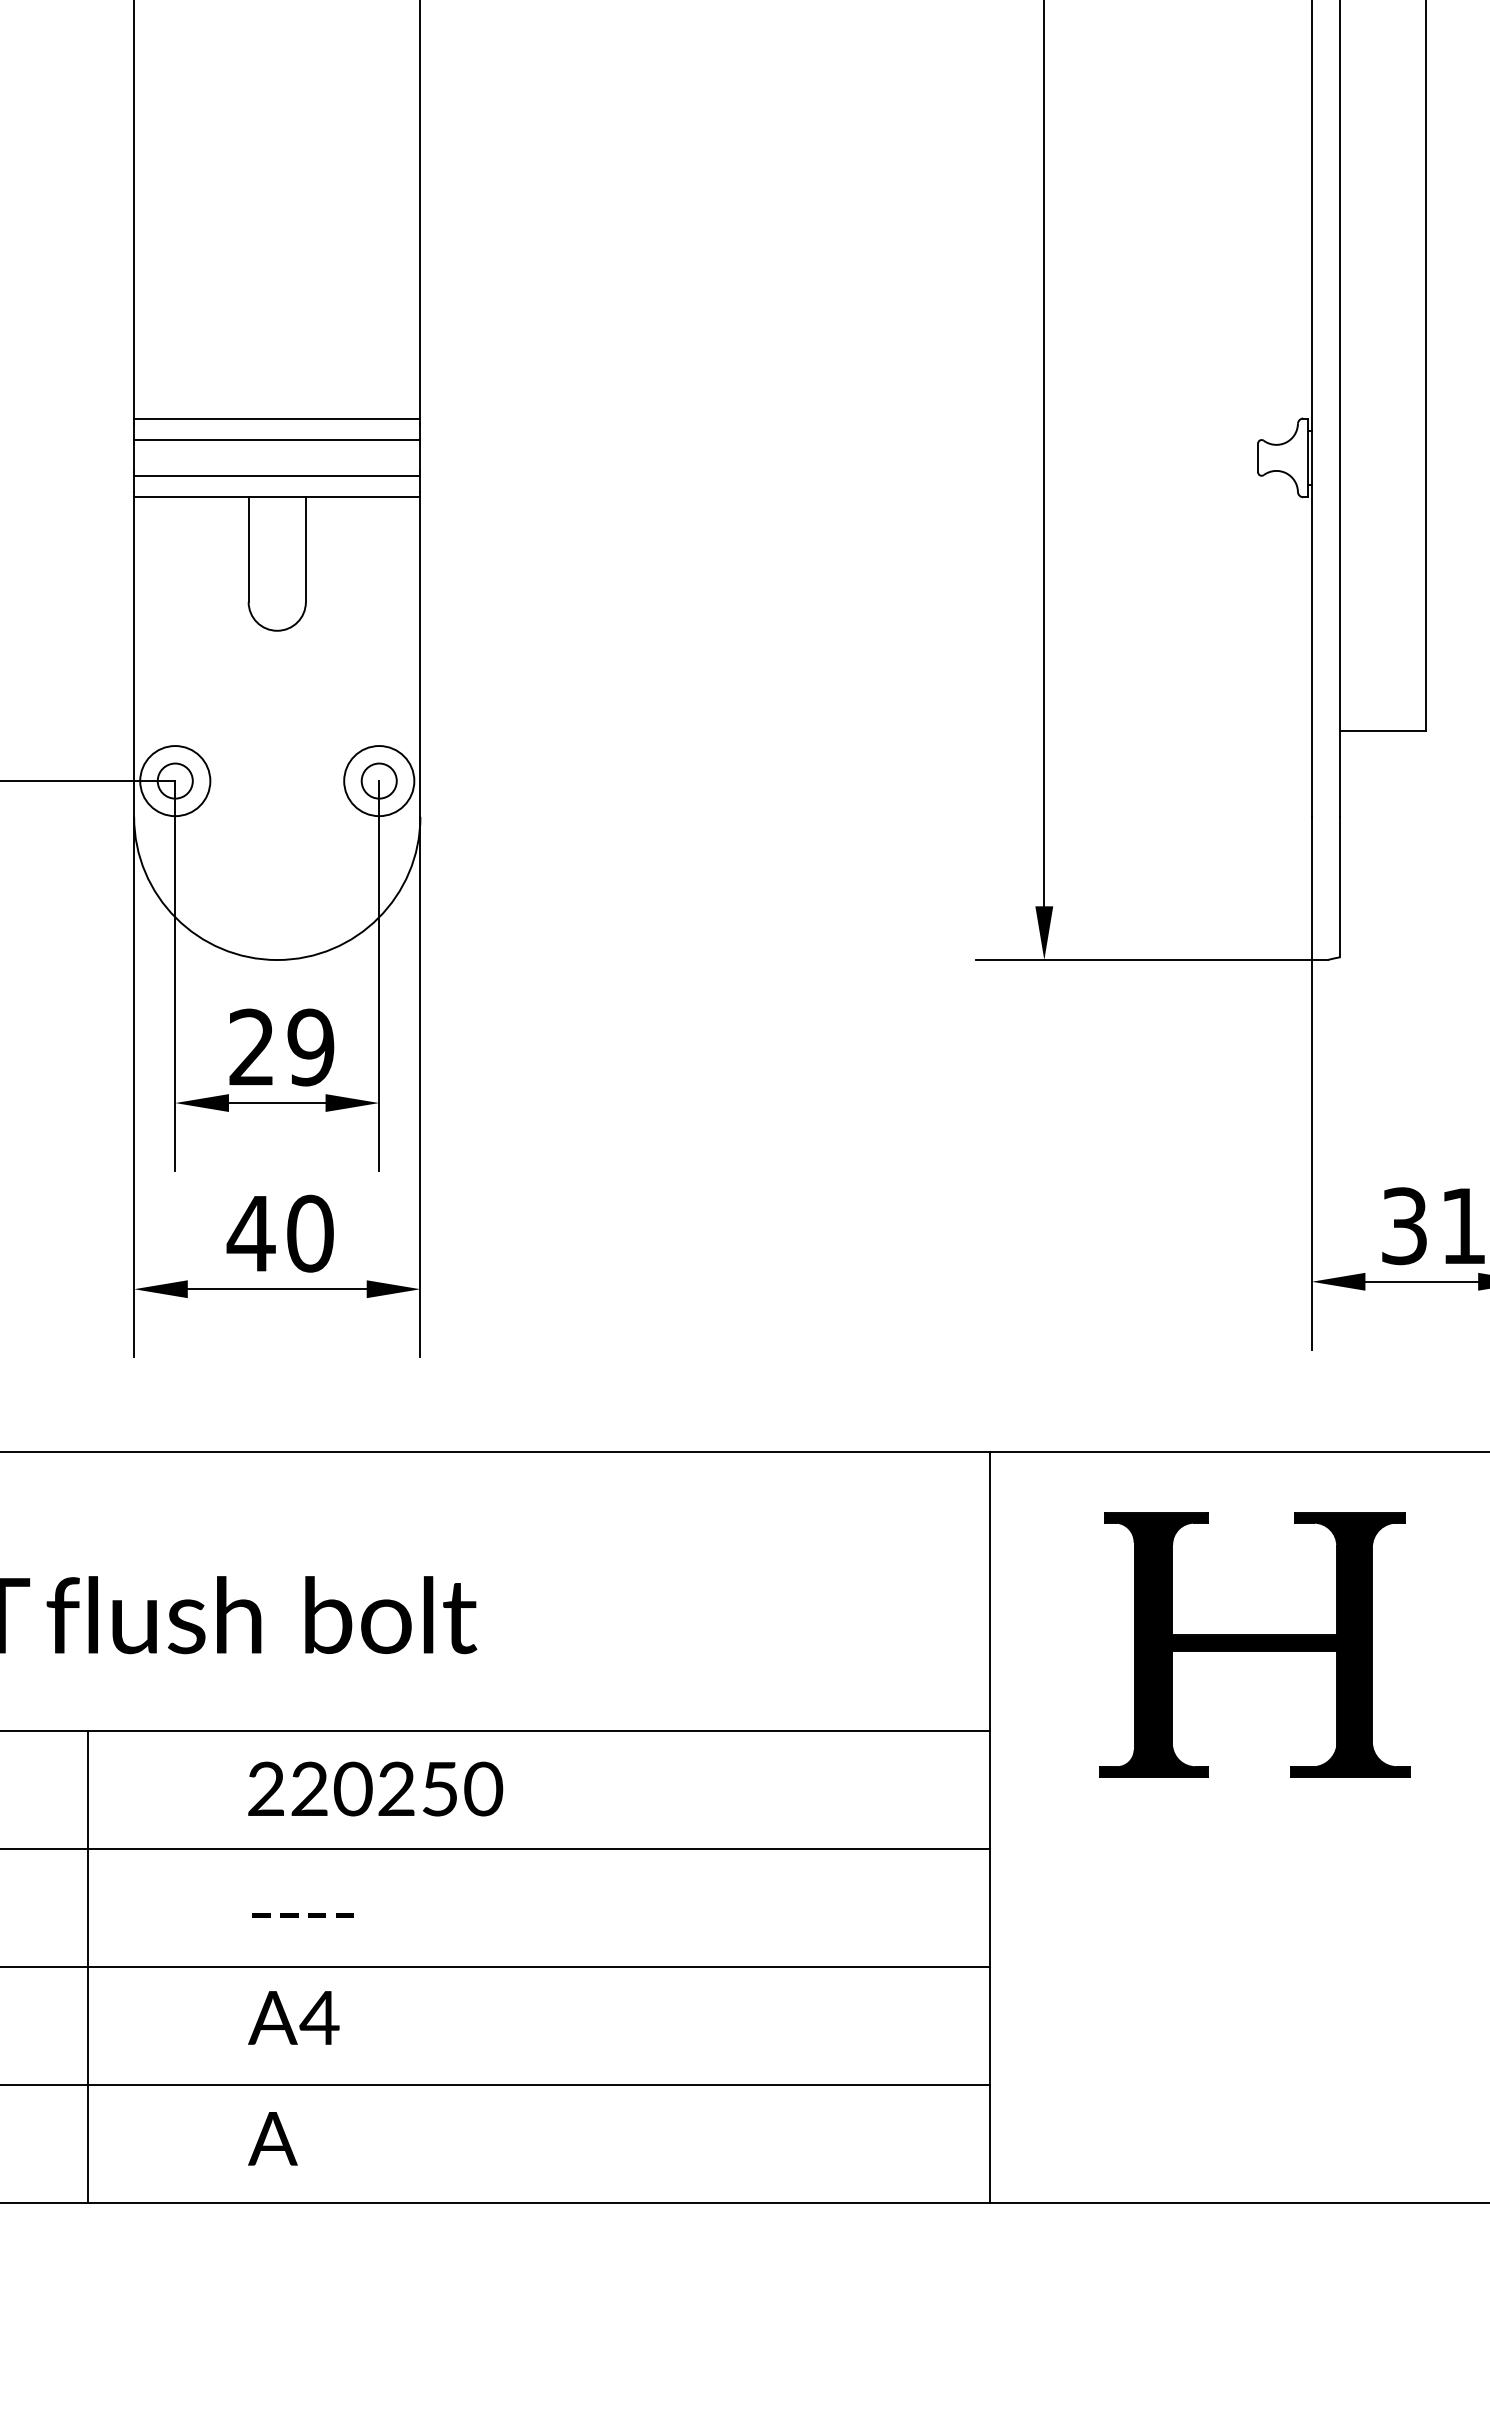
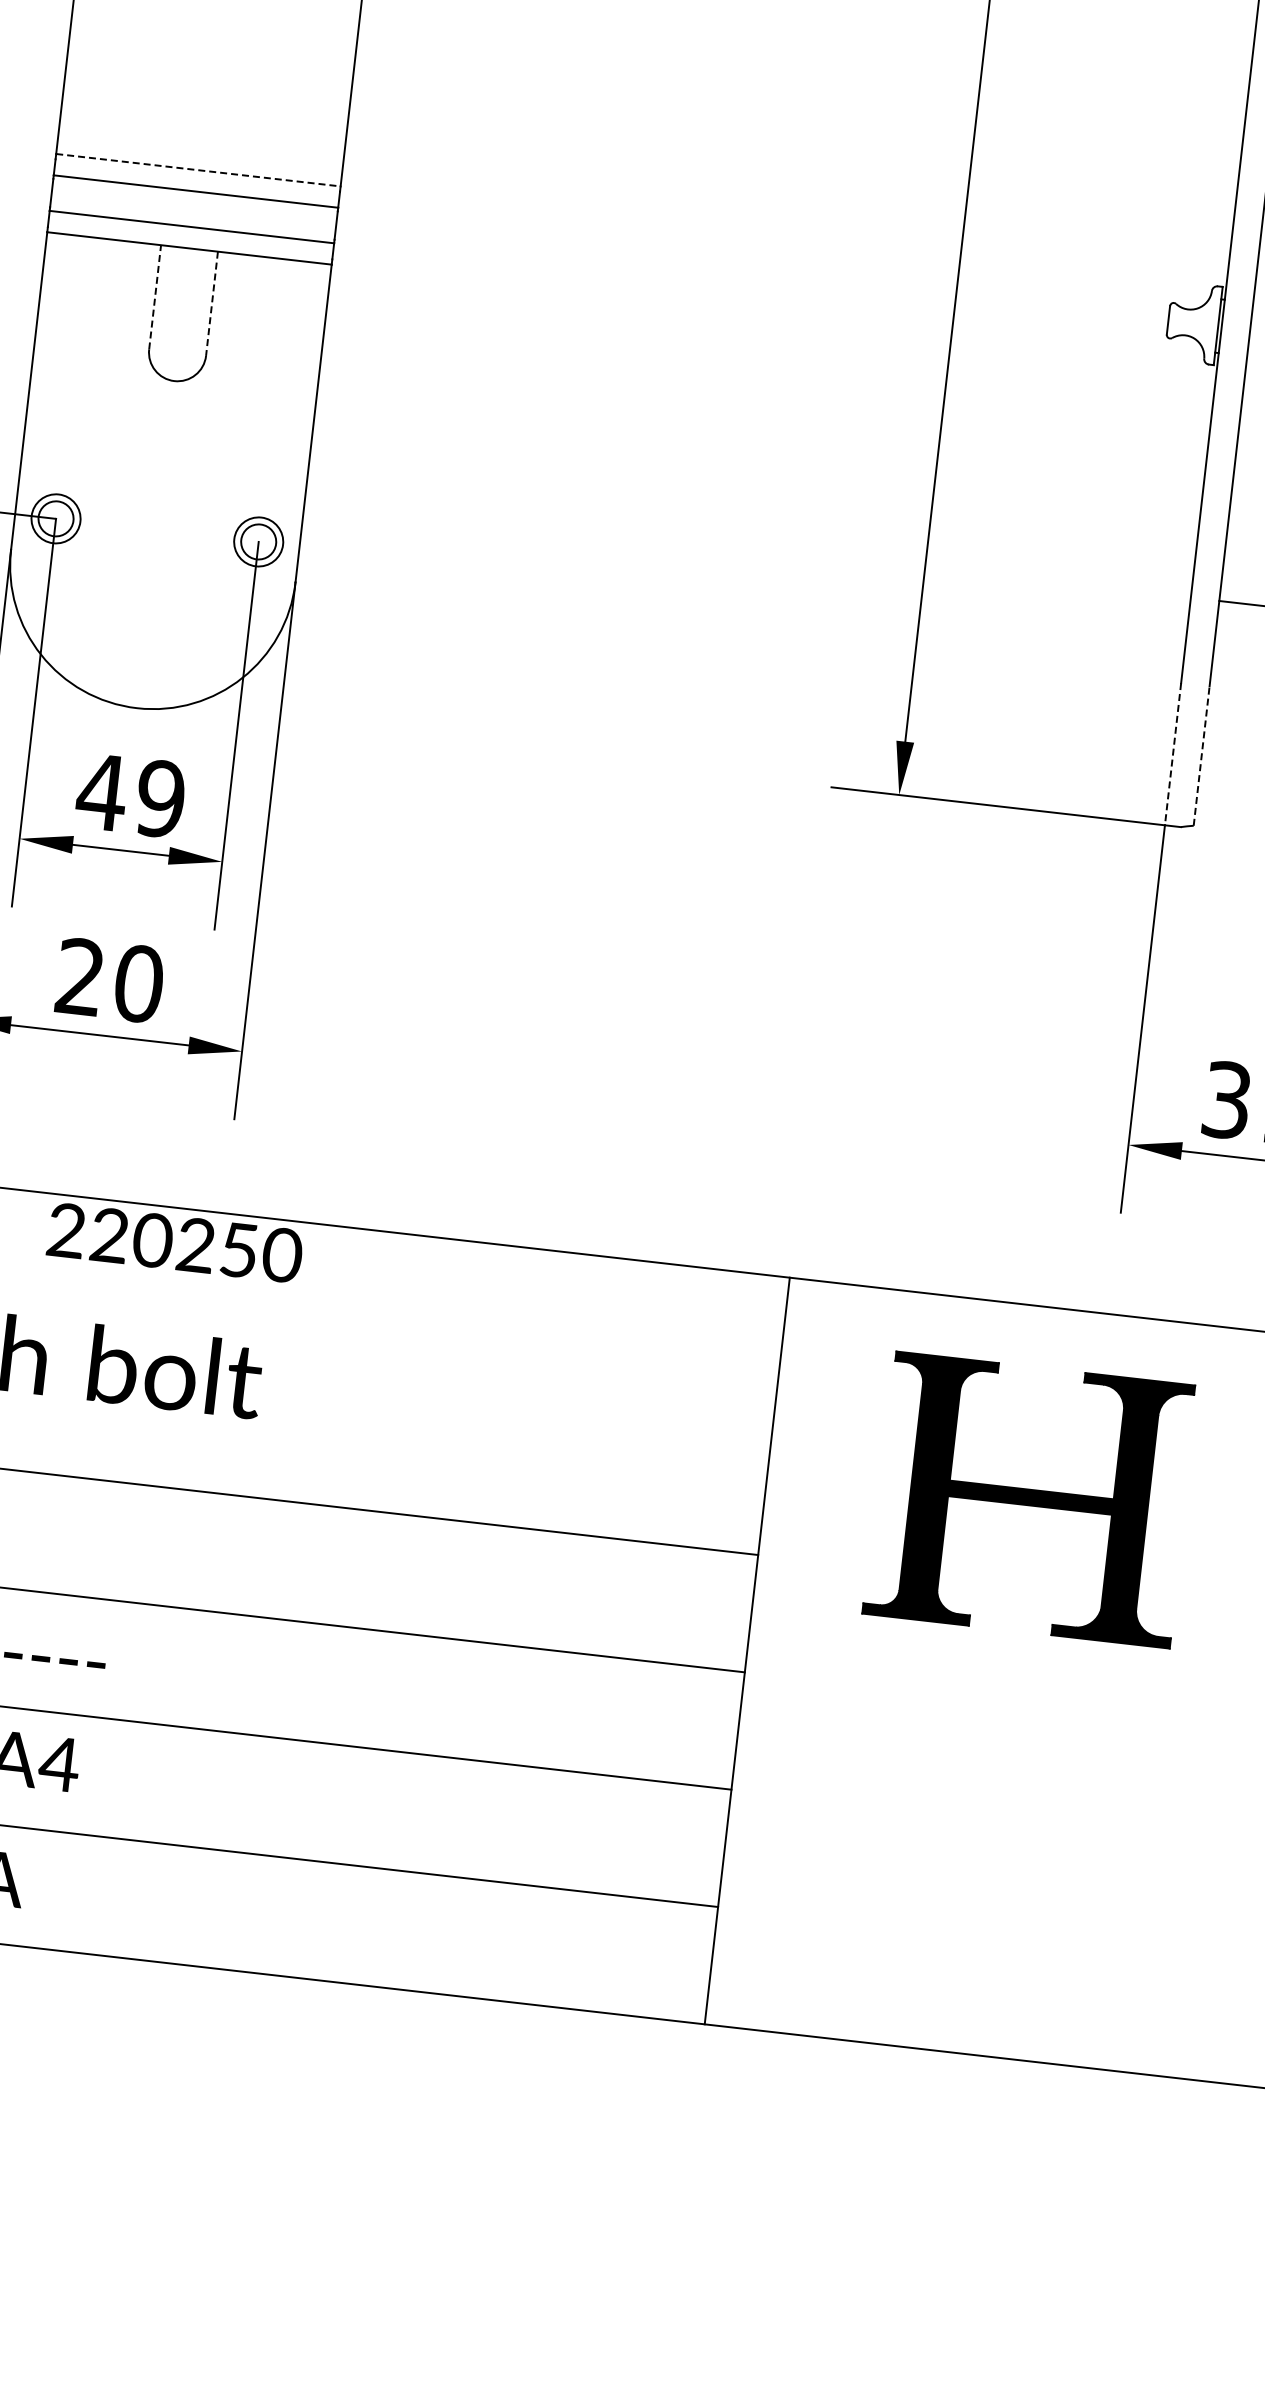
line: (277, 418) -> (198, 170), solid -> dashed
line: (248, 549) -> (155, 297), solid -> dashed
line: (305, 550) -> (211, 304), solid -> dashed
circle: (175, 781) -> (56, 519), size x0.7
circle: (379, 781) -> (258, 542), size x0.7
line: (1340, 886) -> (1201, 755), solid -> dashed
line: (1311, 888) -> (1172, 754), solid -> dashed
text: (251, 1046) -> (101, 791), 29 -> 49
text: (250, 1232) -> (79, 975), 40 -> 20
text: (375, 1788) -> (175, 1242), moved

